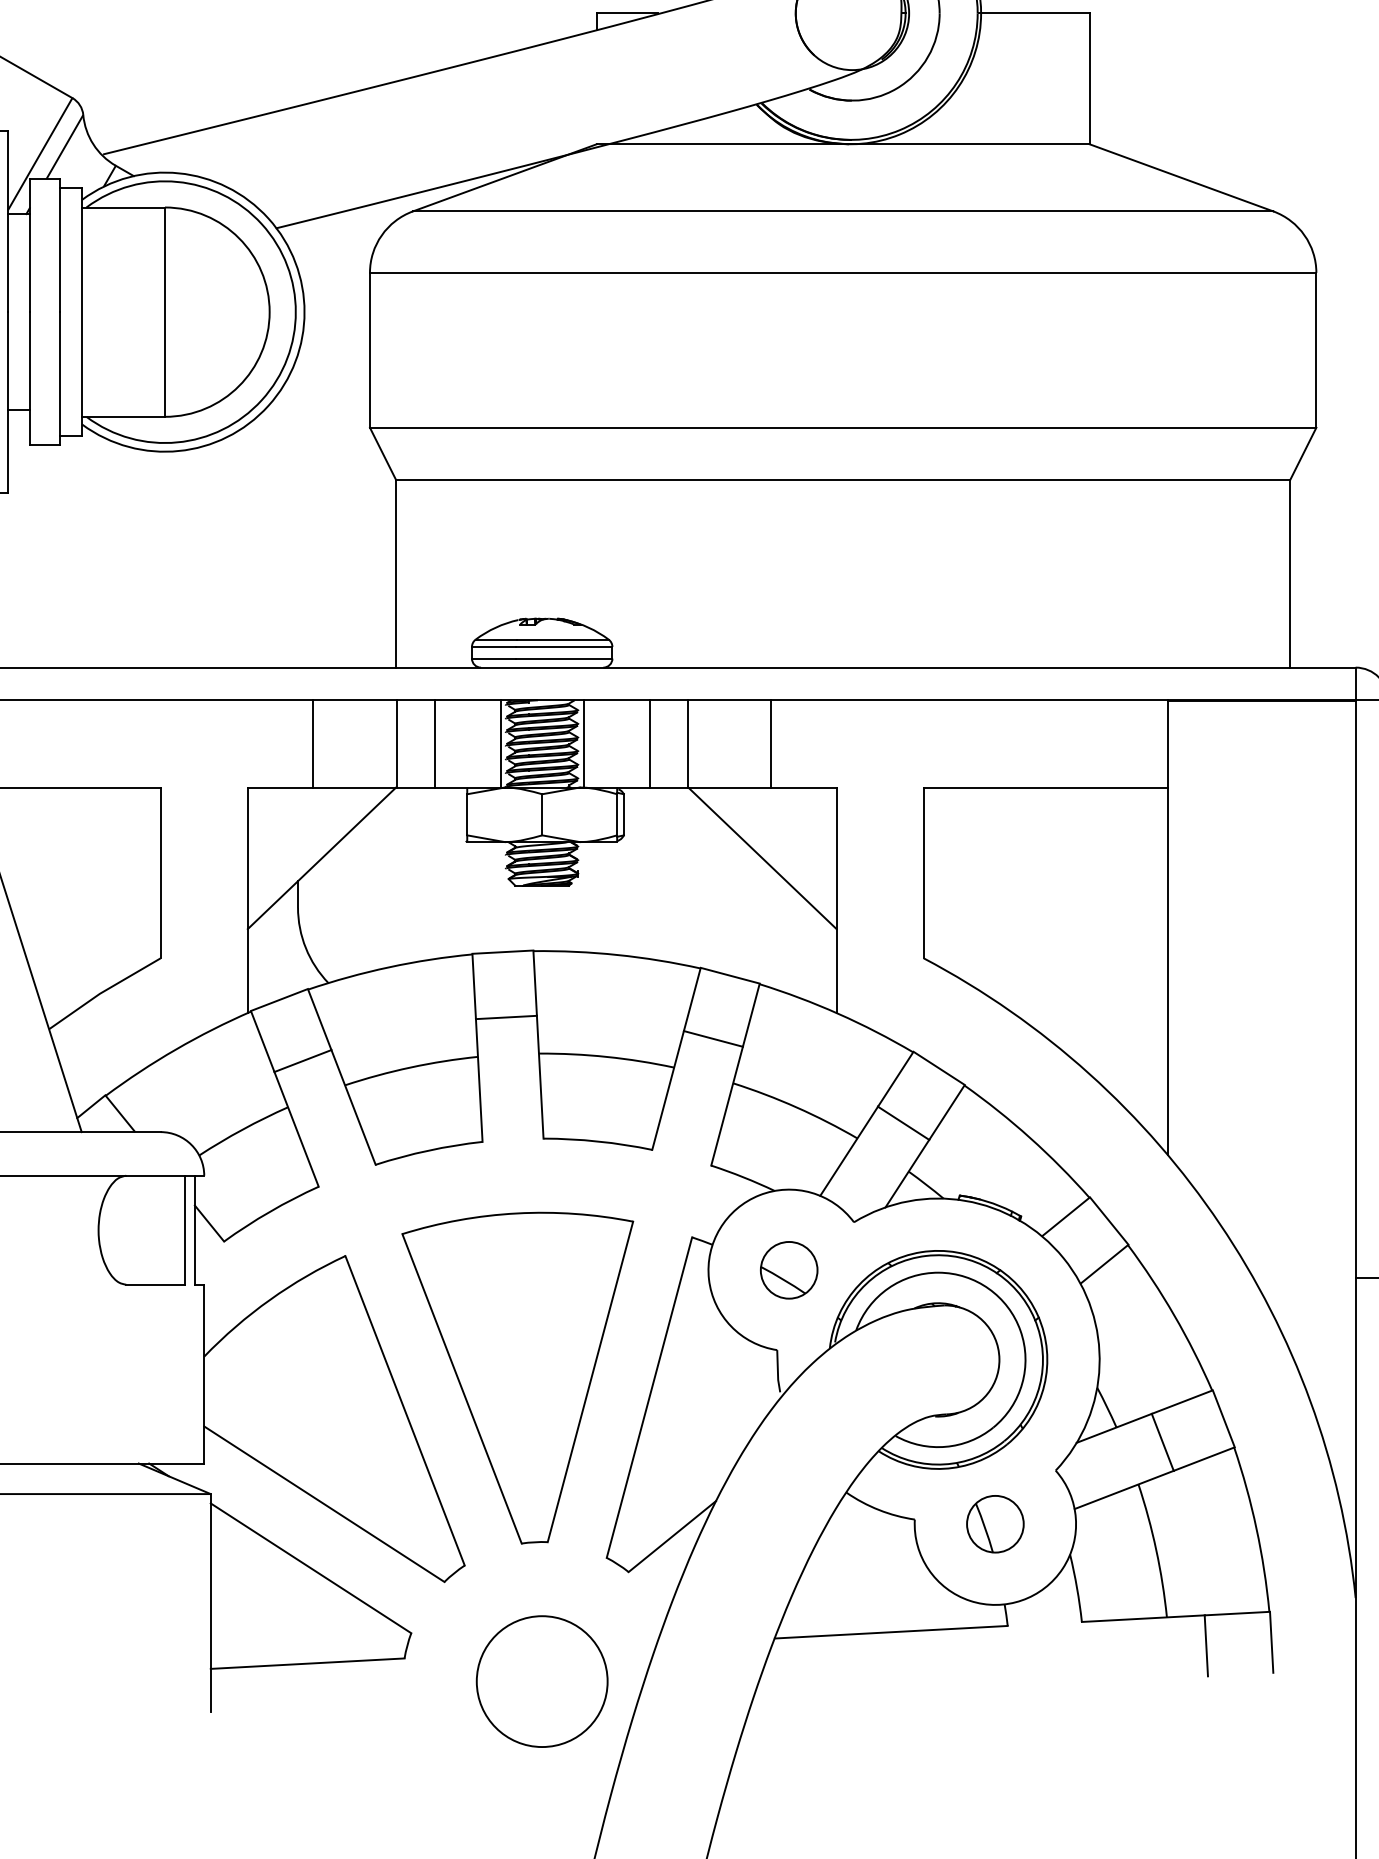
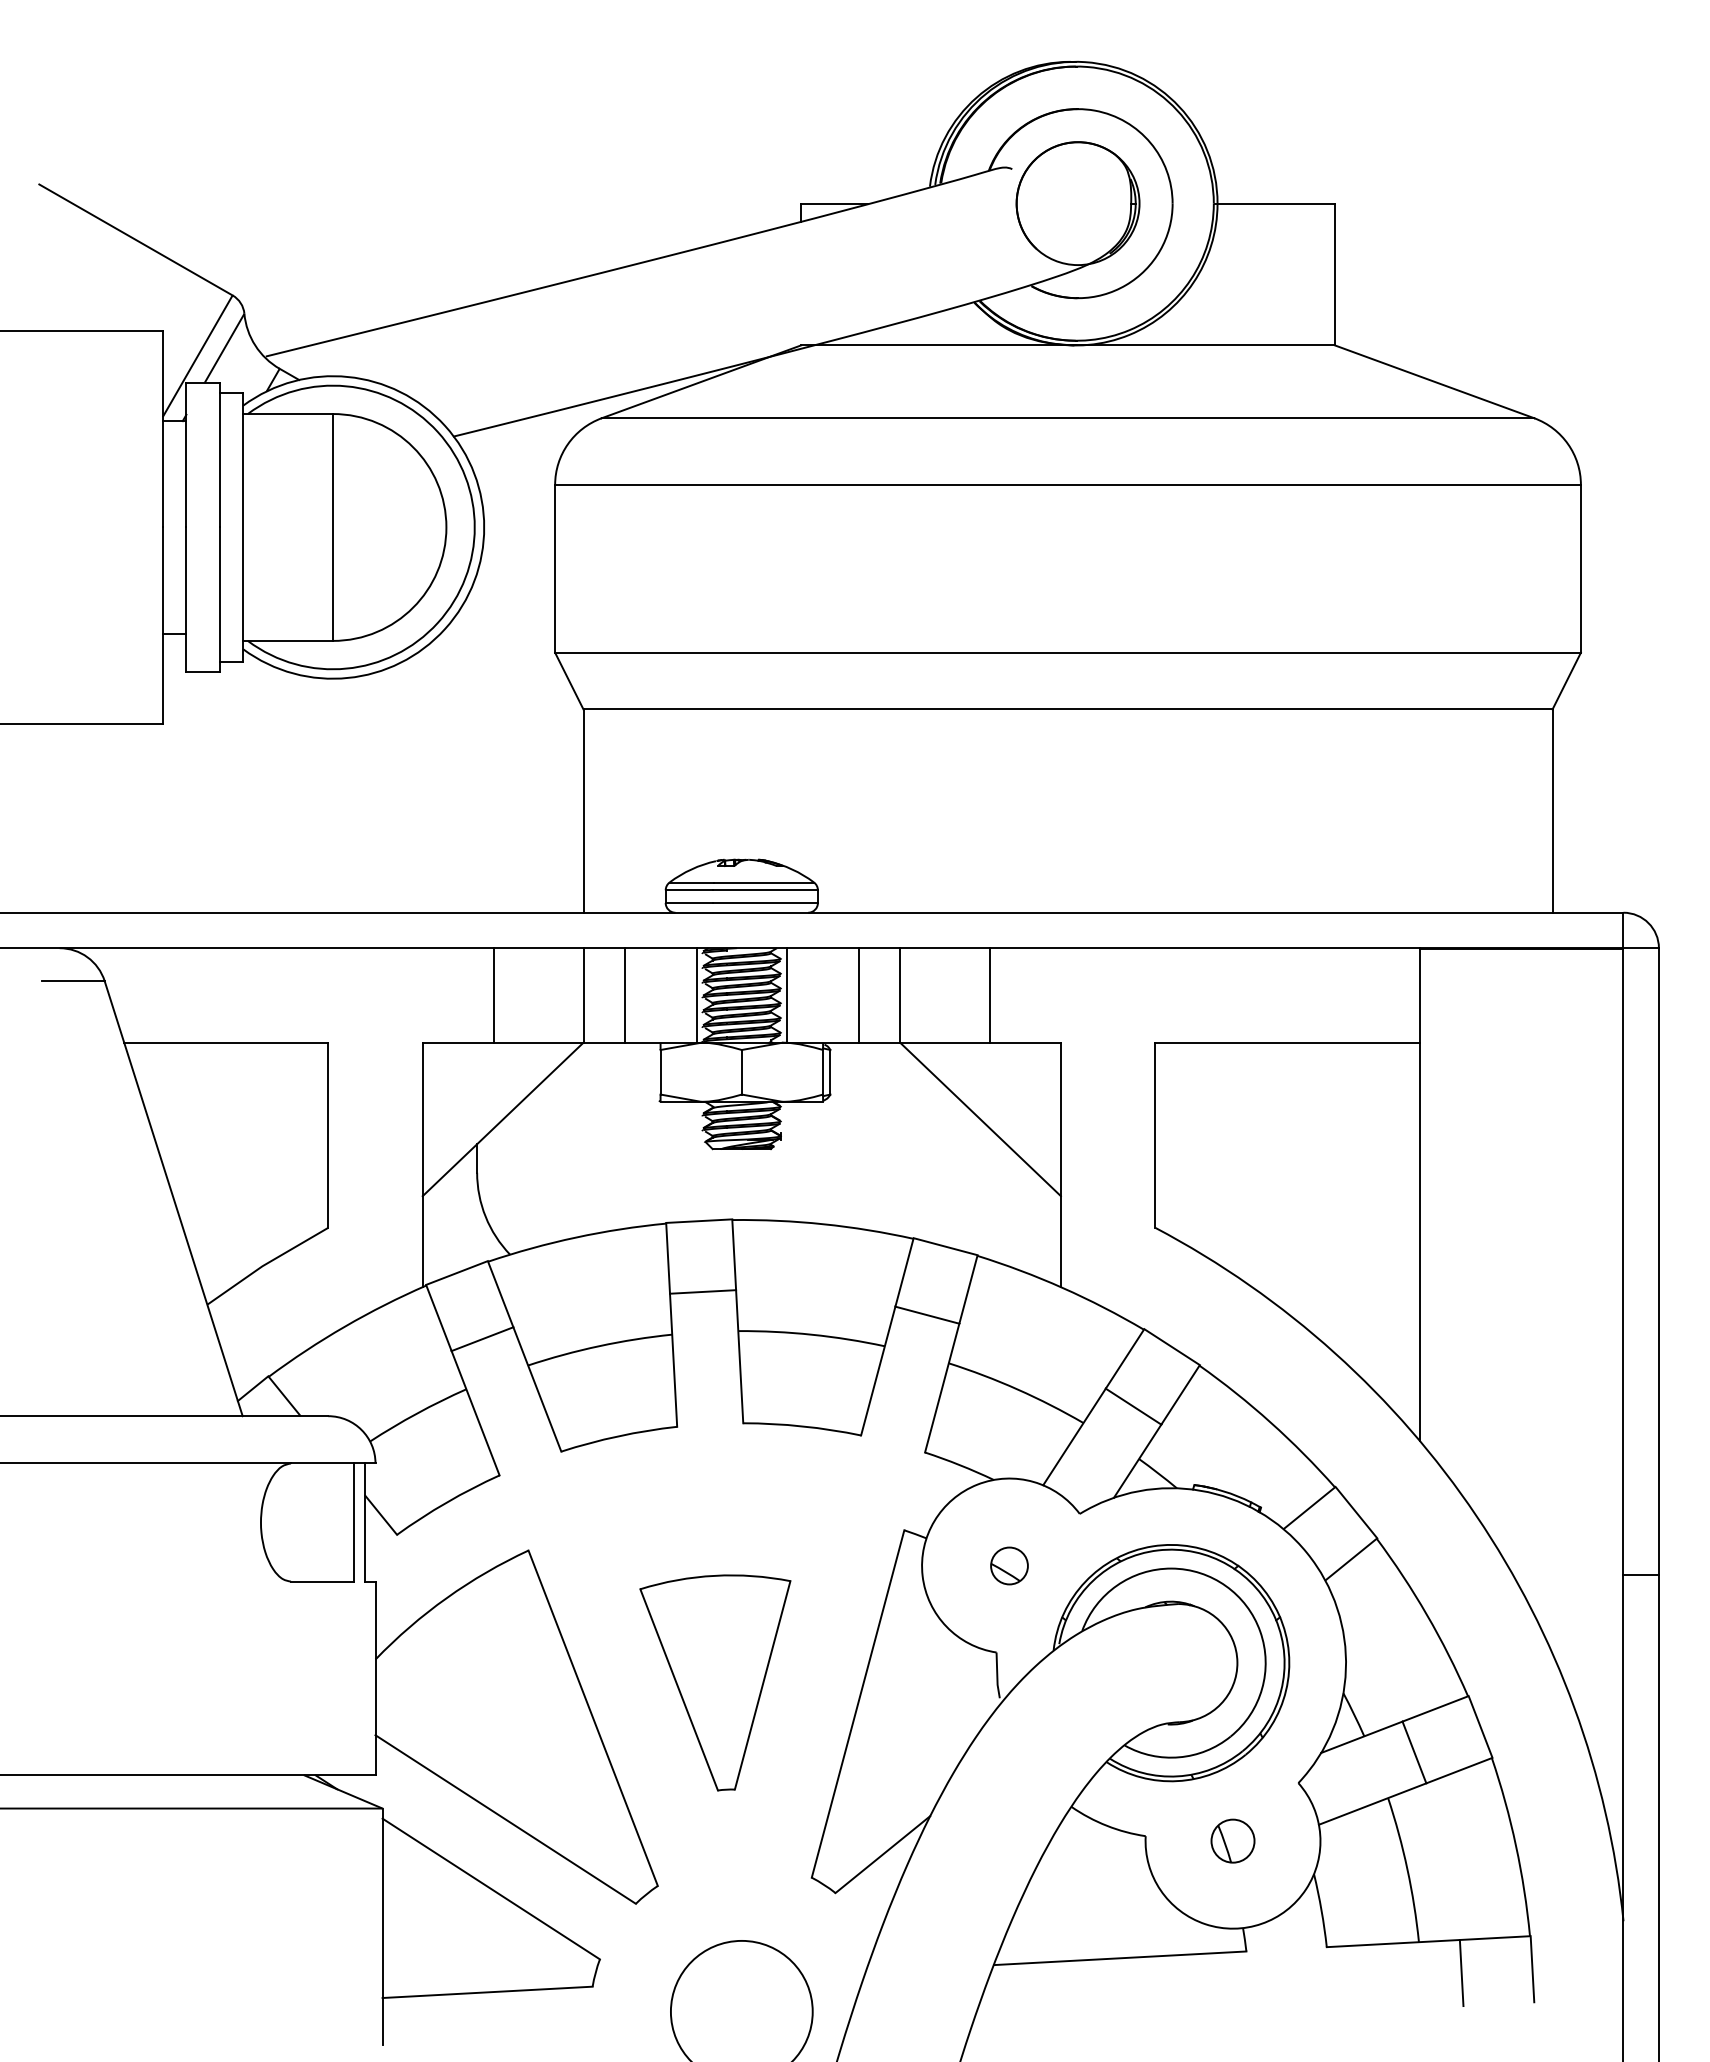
part: (789, 1269) -> (1009, 1565), size x0.6
part: (517, 1377) -> (715, 1682), size x0.6
part: (994, 1523) -> (1232, 1840), size x0.7

